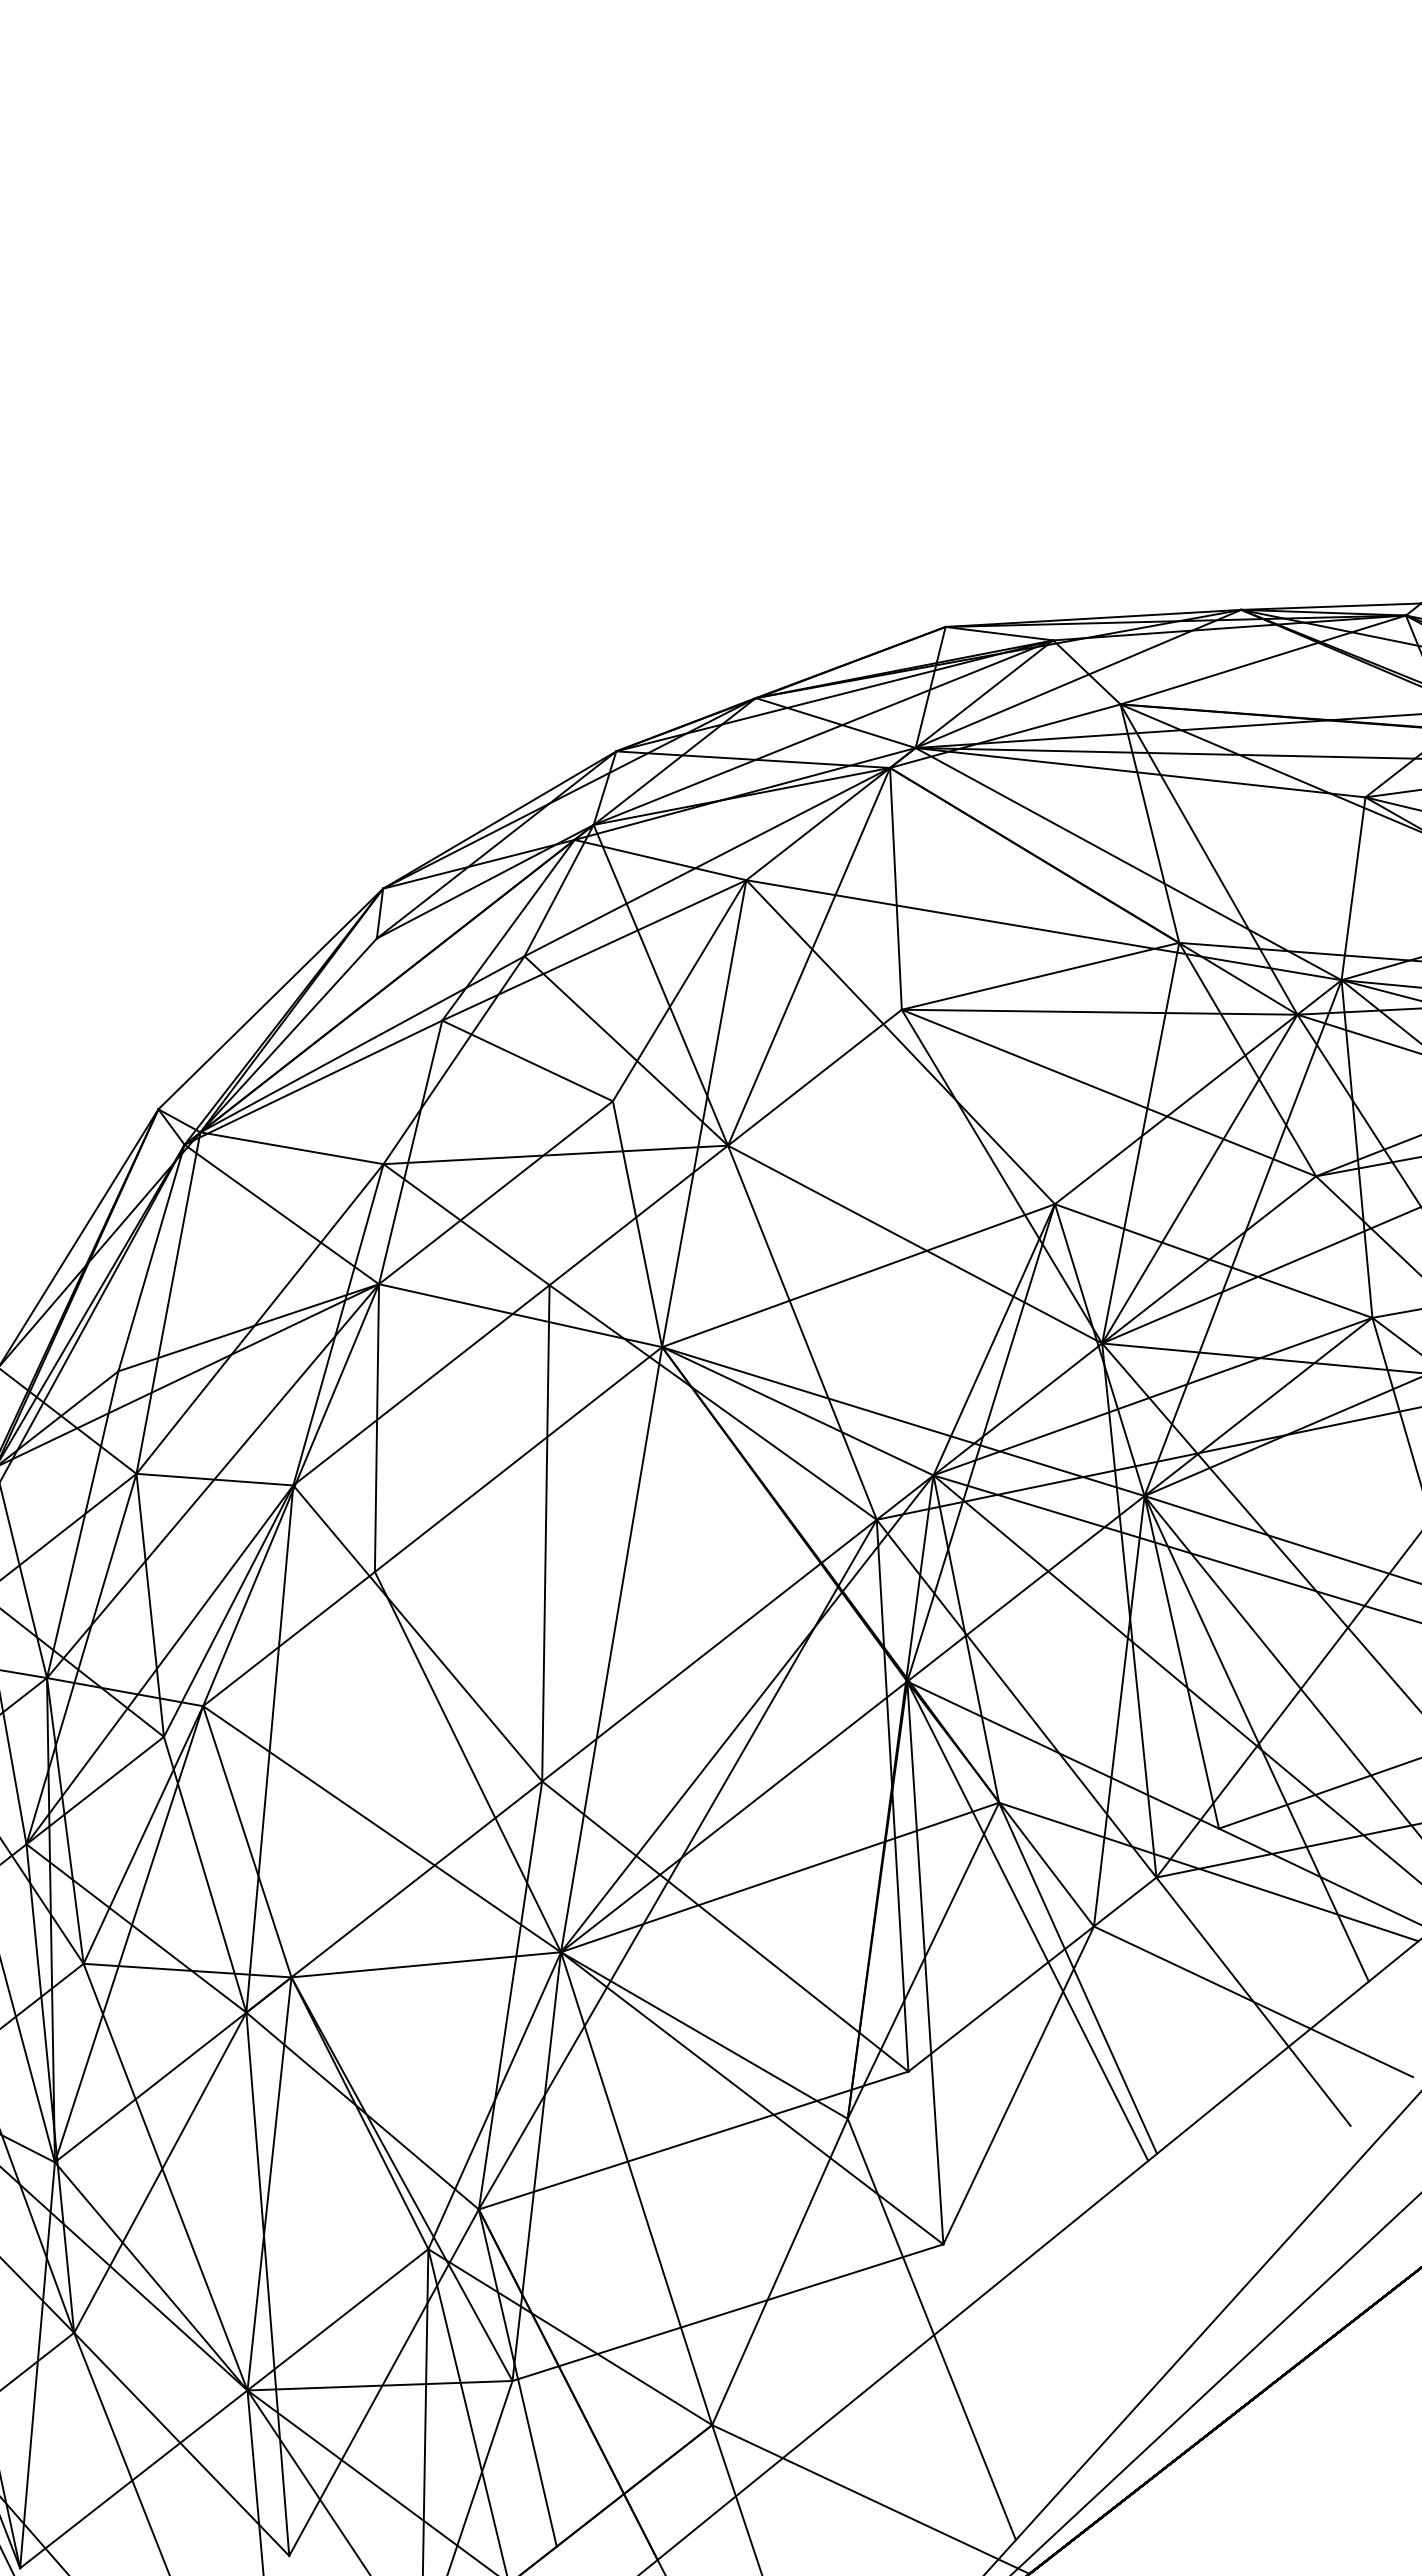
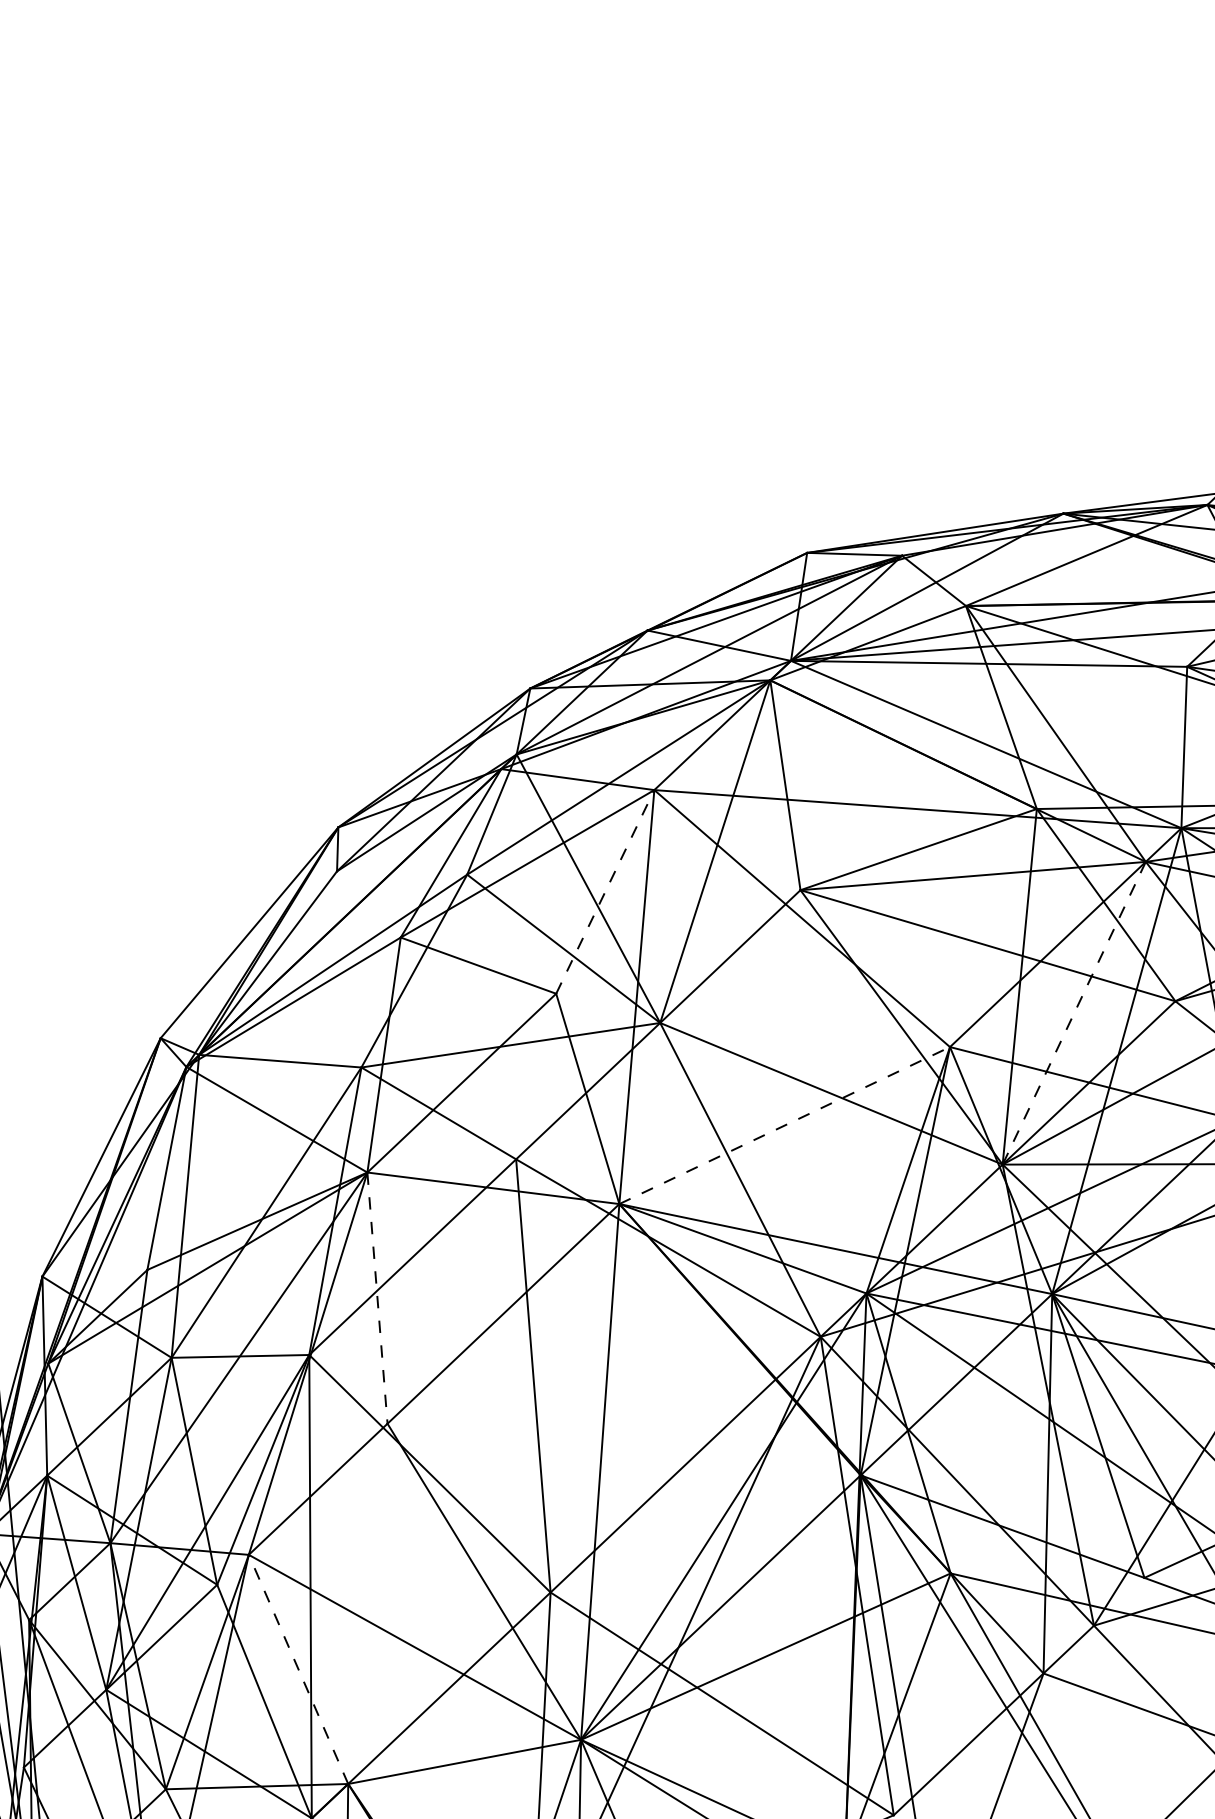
line: (679, 990) -> (605, 891), solid -> dashed
line: (1199, 1179) -> (1073, 1013), solid -> dashed
line: (859, 1275) -> (785, 1125), solid -> dashed
line: (376, 1428) -> (377, 1298), solid -> dashed
line: (247, 1841) -> (298, 1669), solid -> dashed

